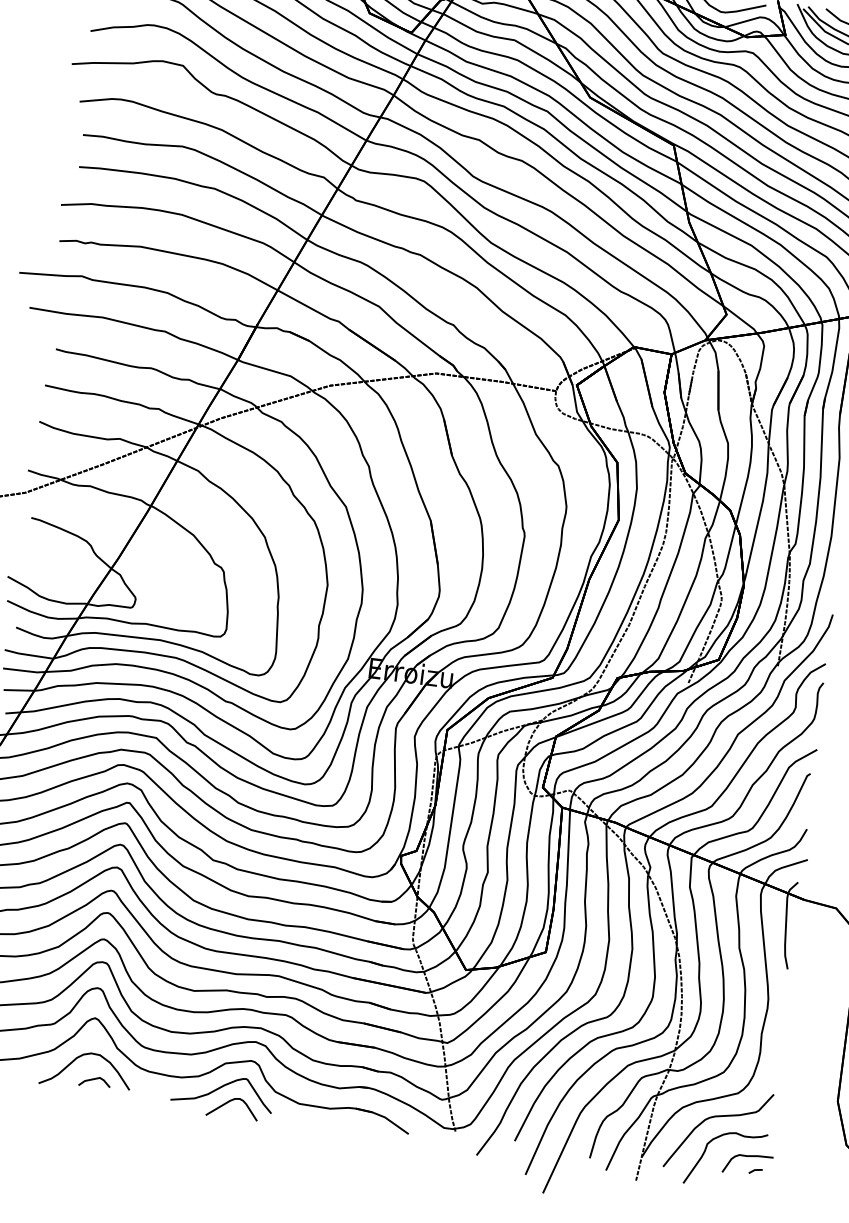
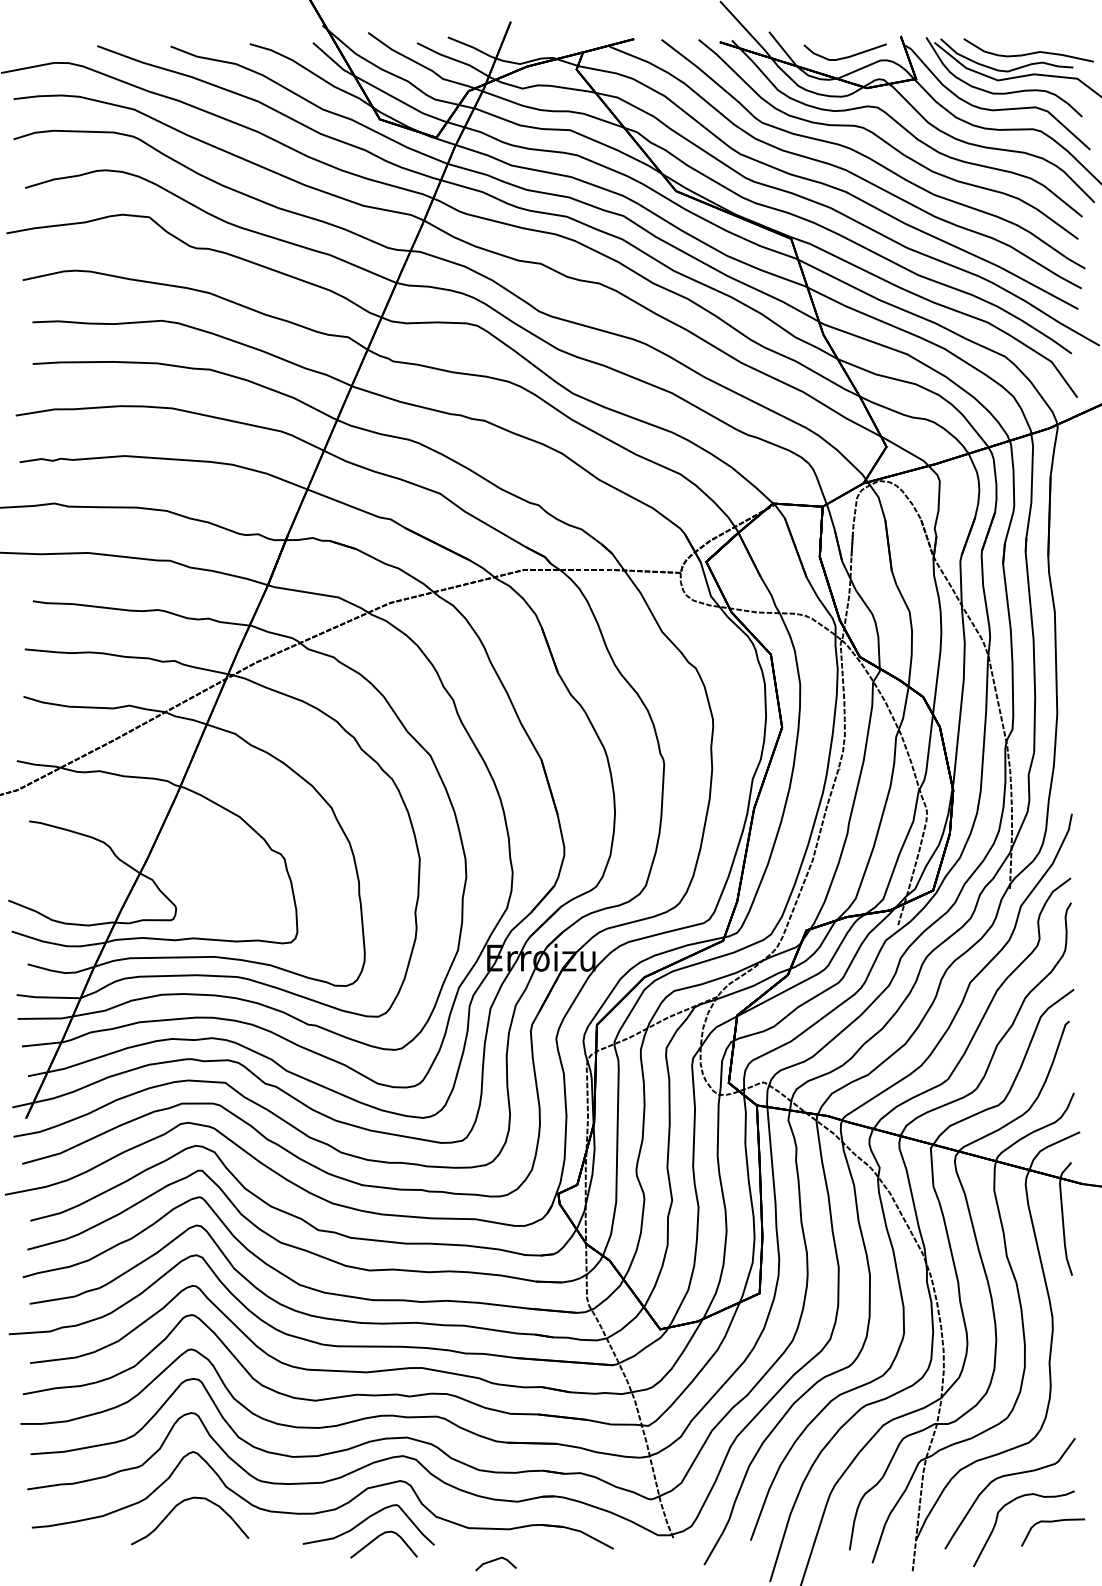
line: (93, 1080) -> (494, 1561), moved
line: (755, 1170) -> (1064, 1538), removed

